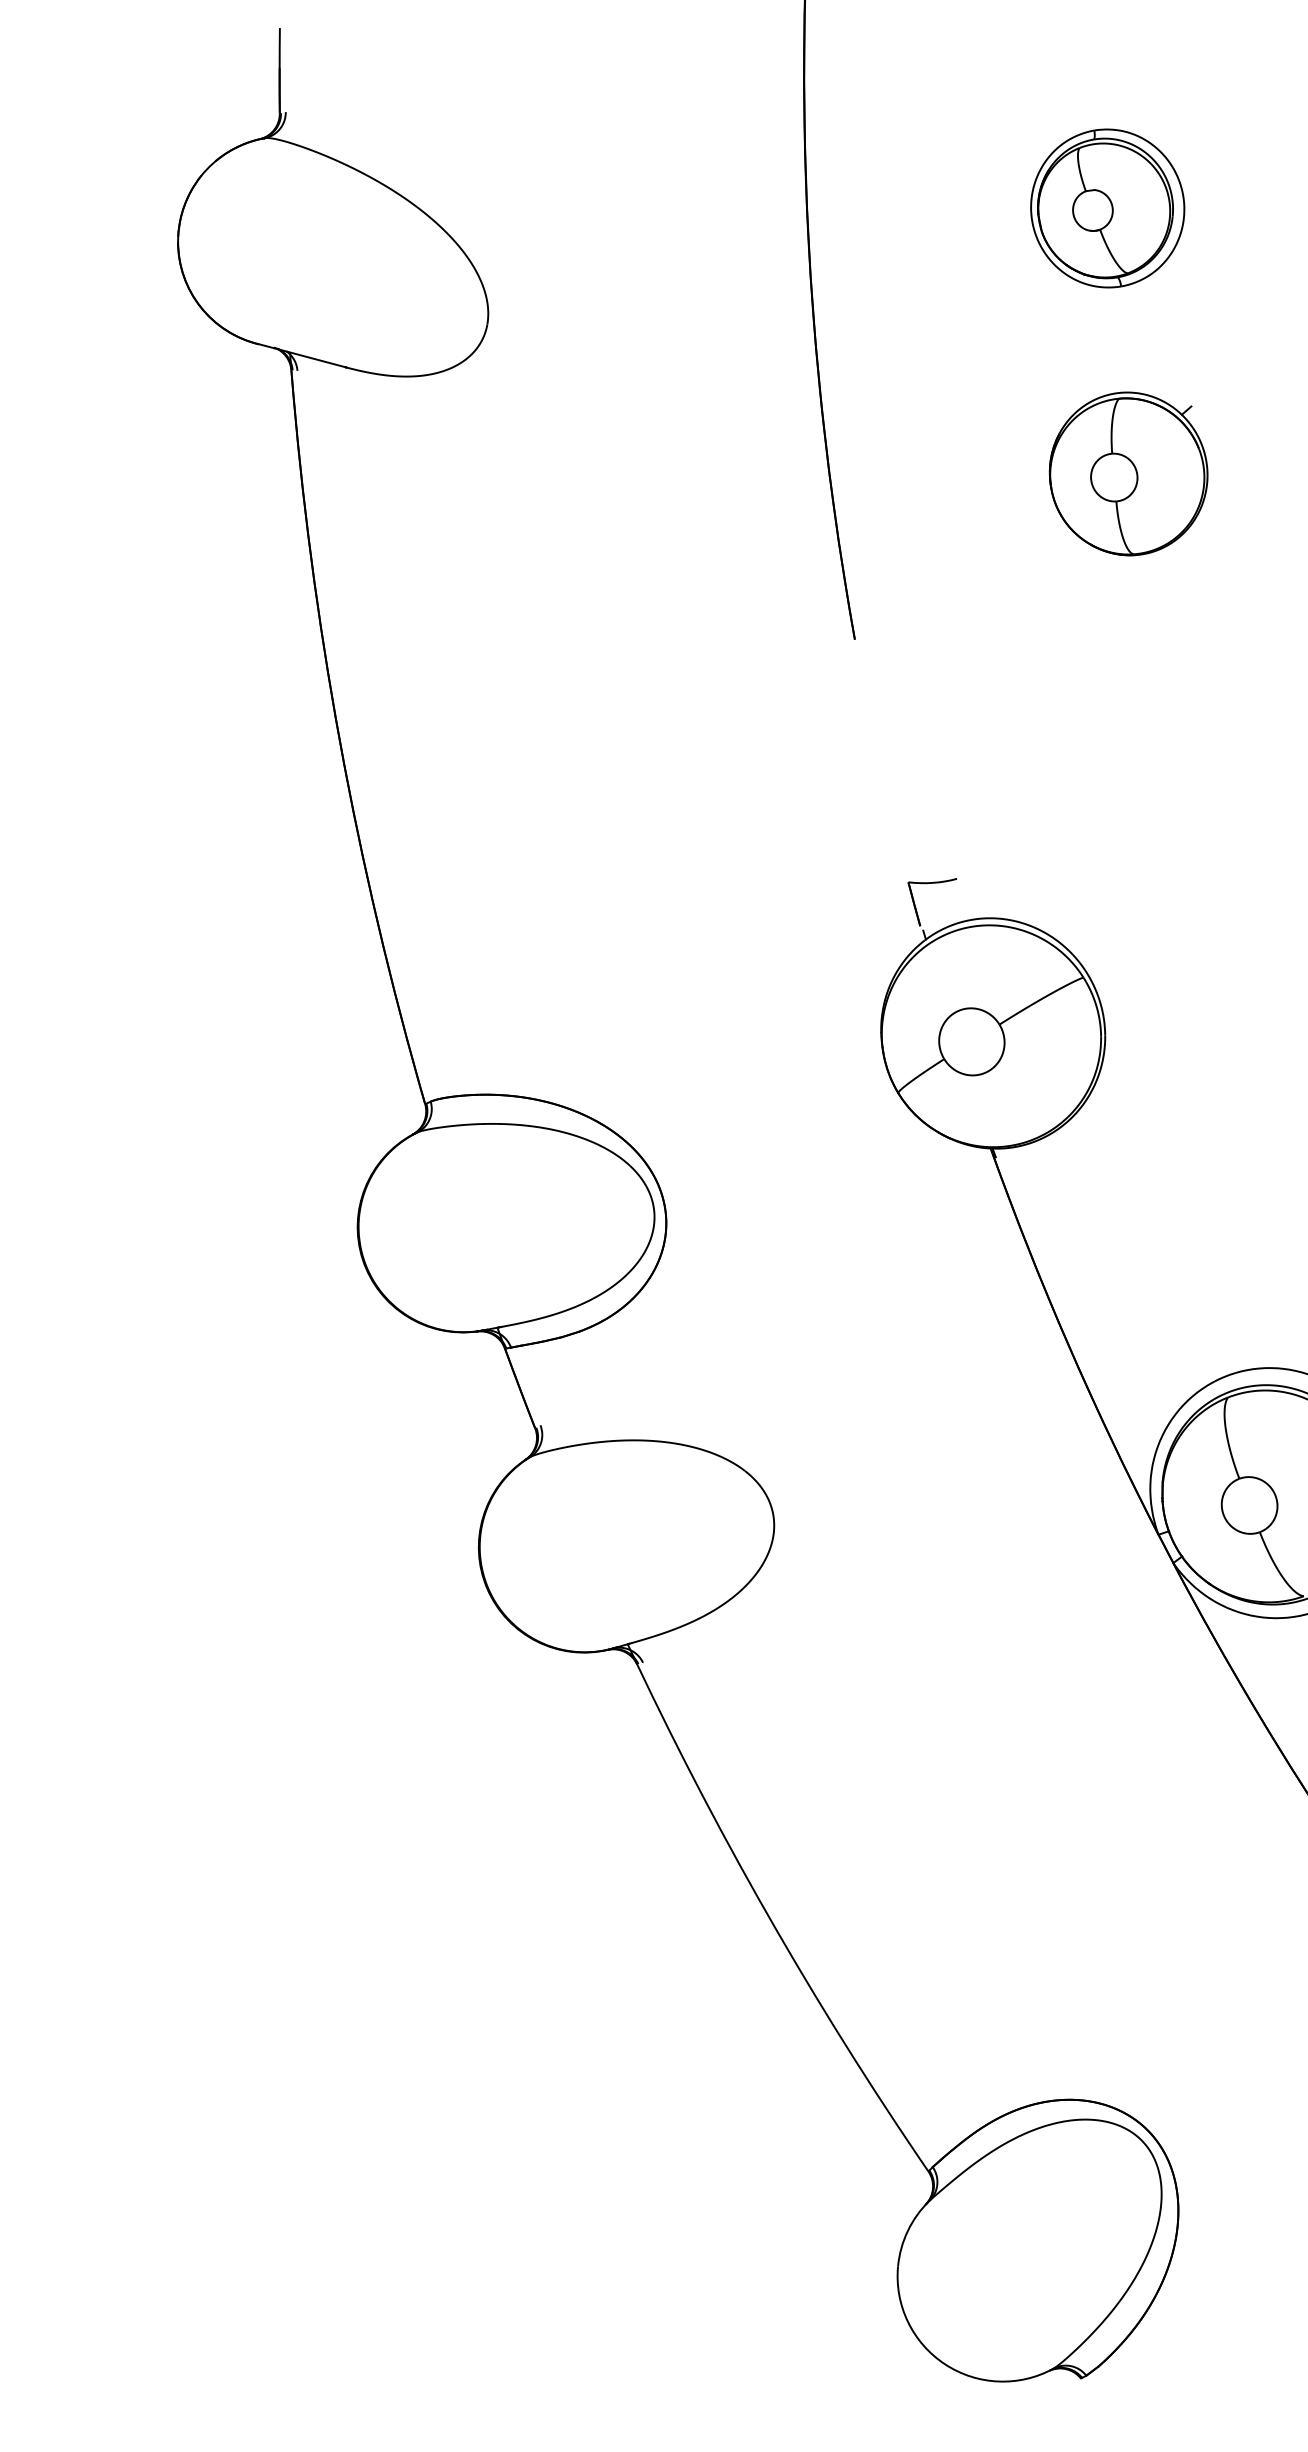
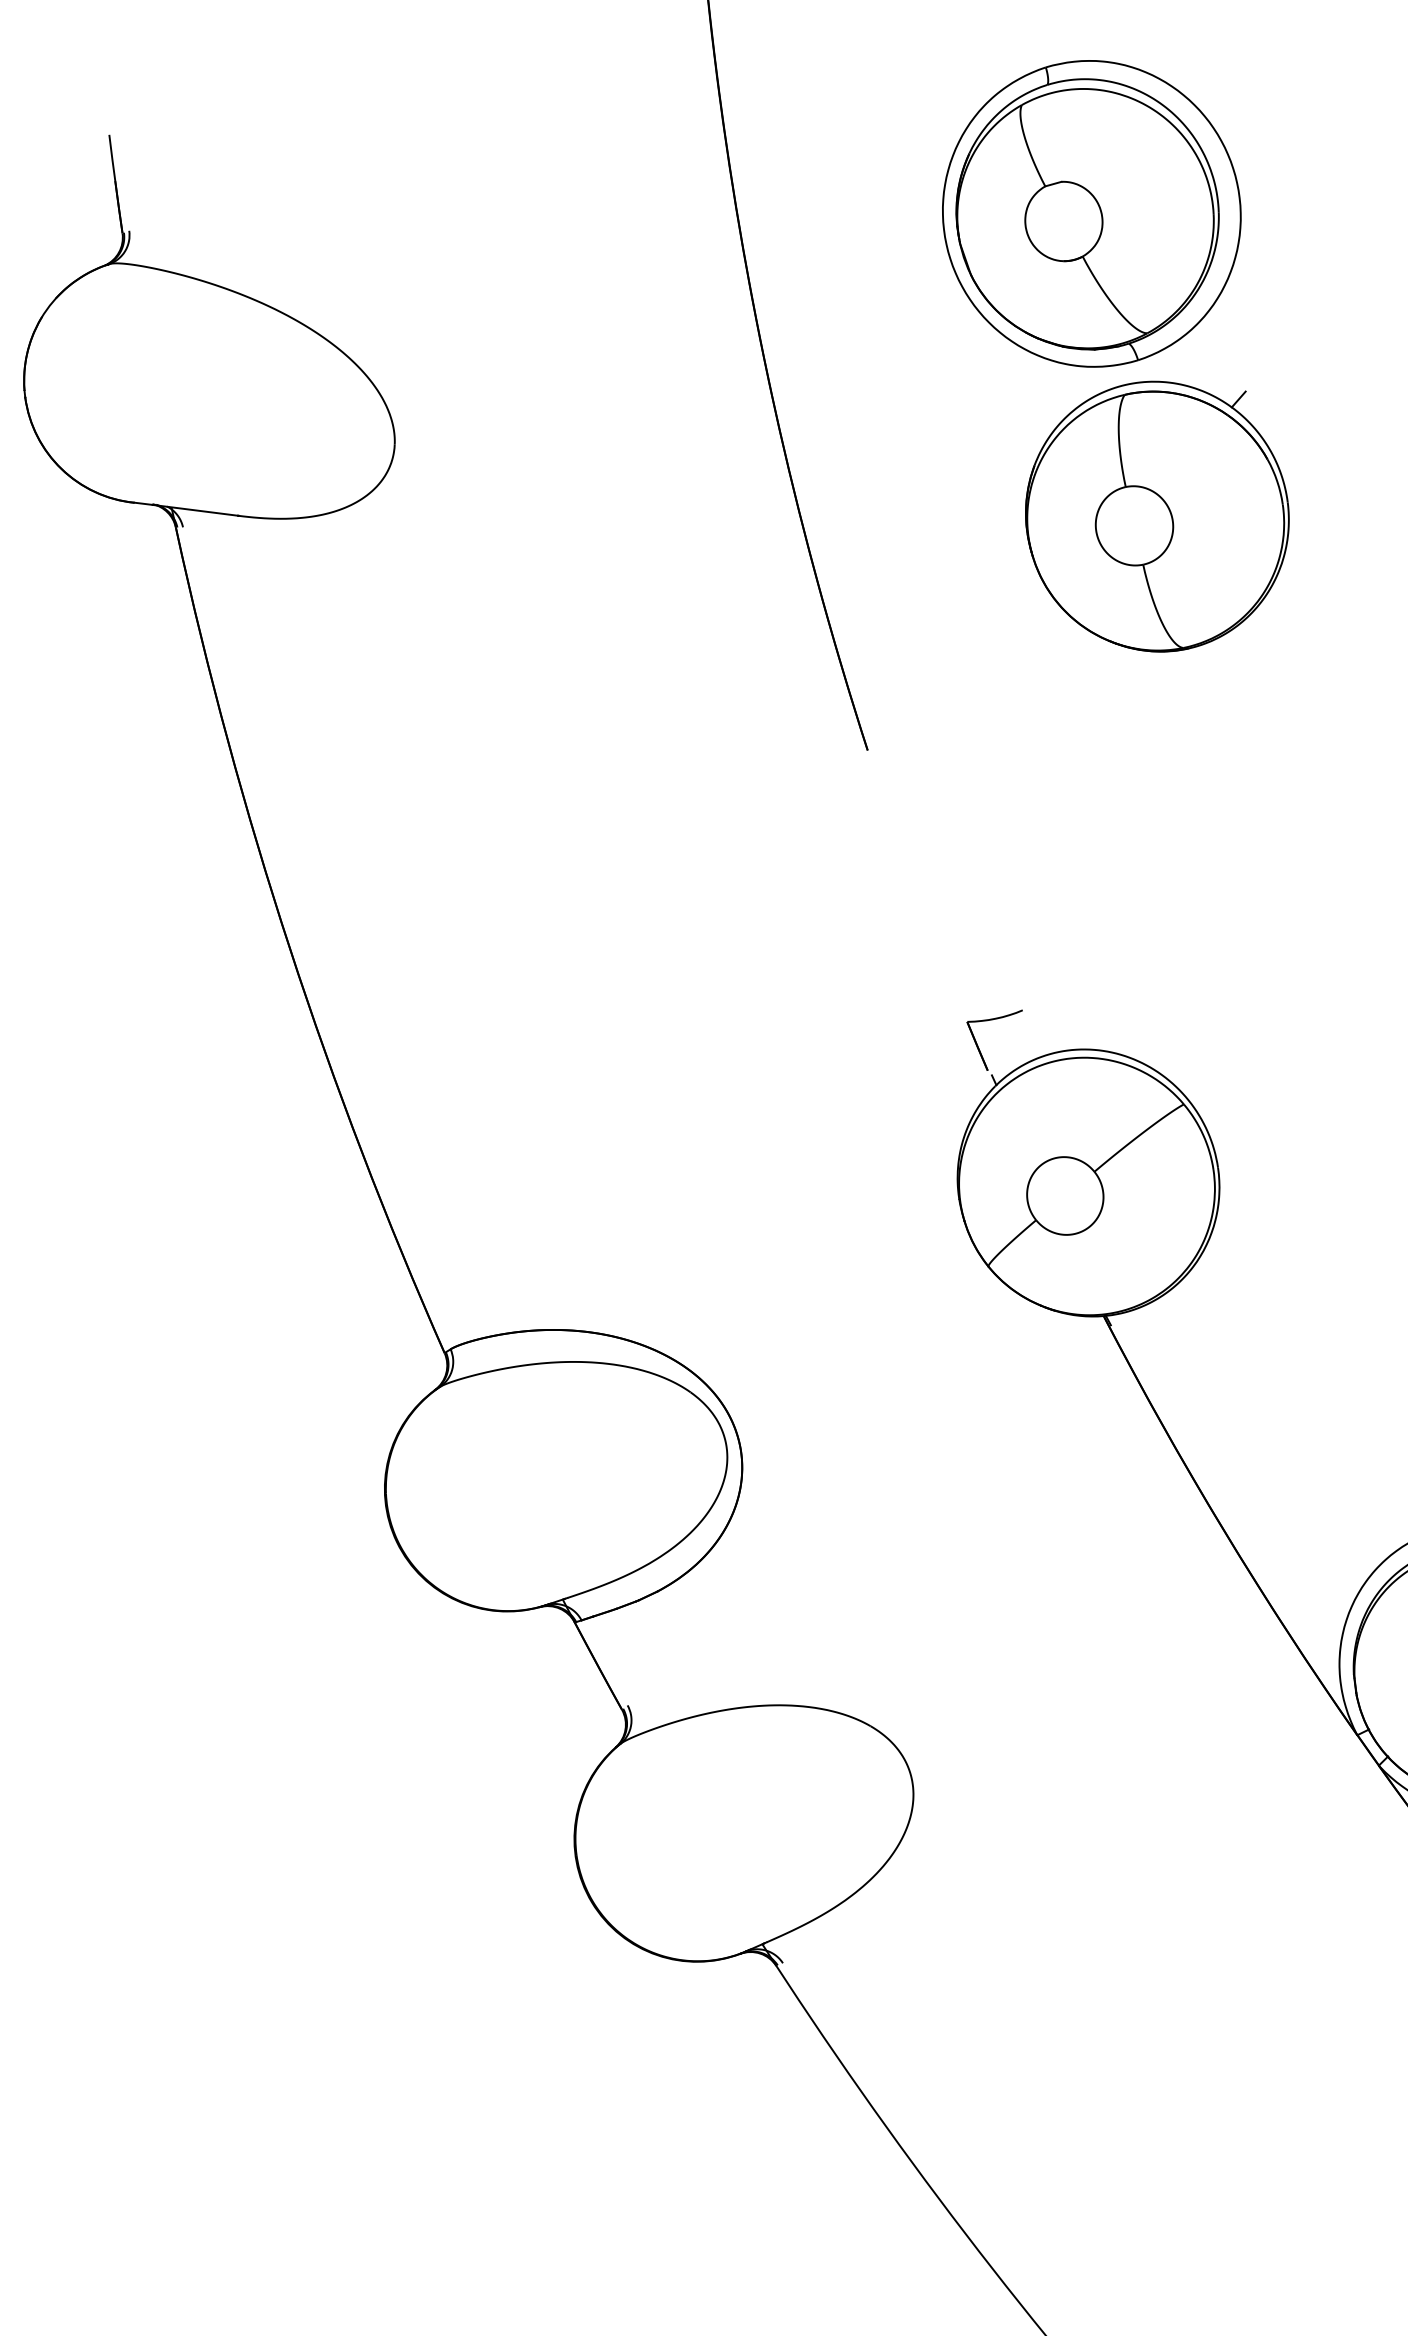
part: (1107, 208) -> (1091, 213), size x1.67
part: (1128, 473) -> (1157, 516), size x1.43

